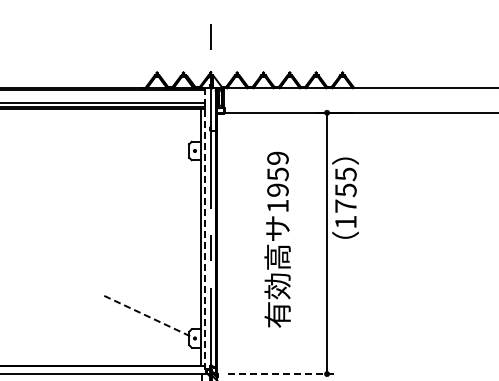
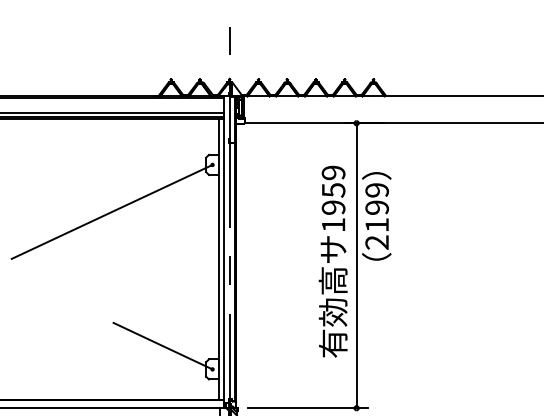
line: (102, 194) -> (111, 212), added
text: (345, 197) -> (376, 215), 1755 -> 2199
line: (205, 231) -> (224, 252), dashed -> solid
text: (277, 239) -> (333, 261), moved
line: (150, 317) -> (164, 346), dashed -> solid
line: (282, 374) -> (307, 408), dashed -> solid

